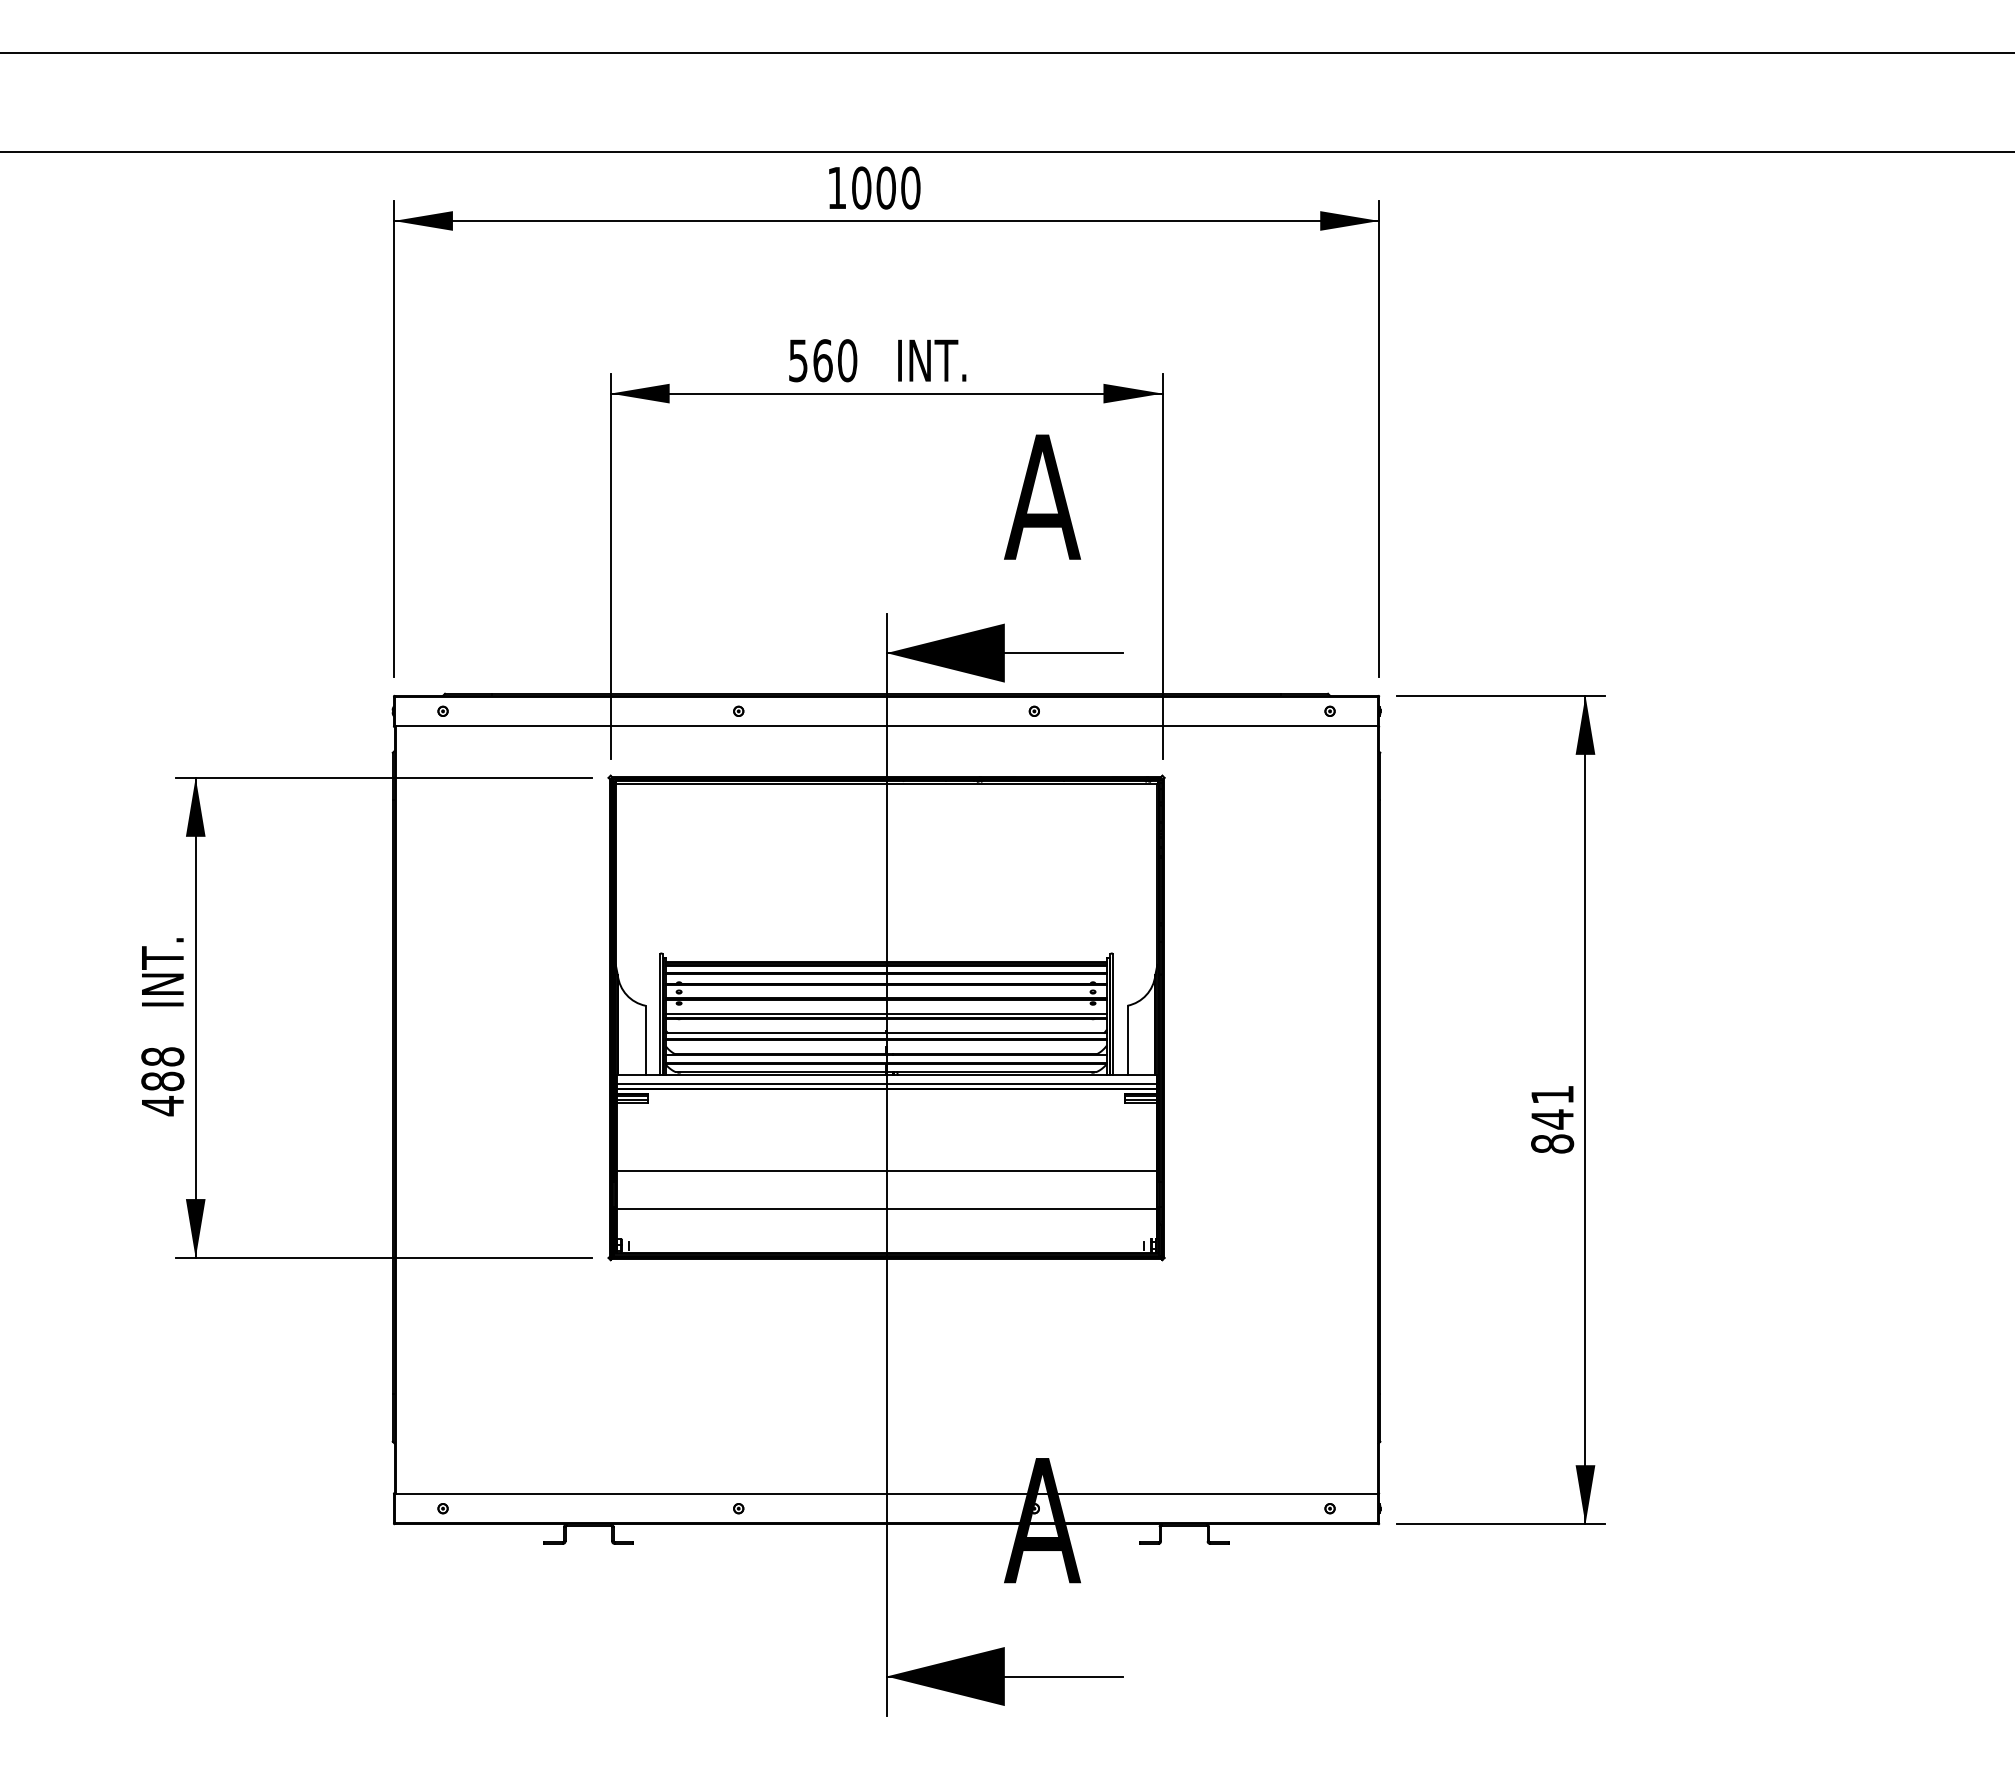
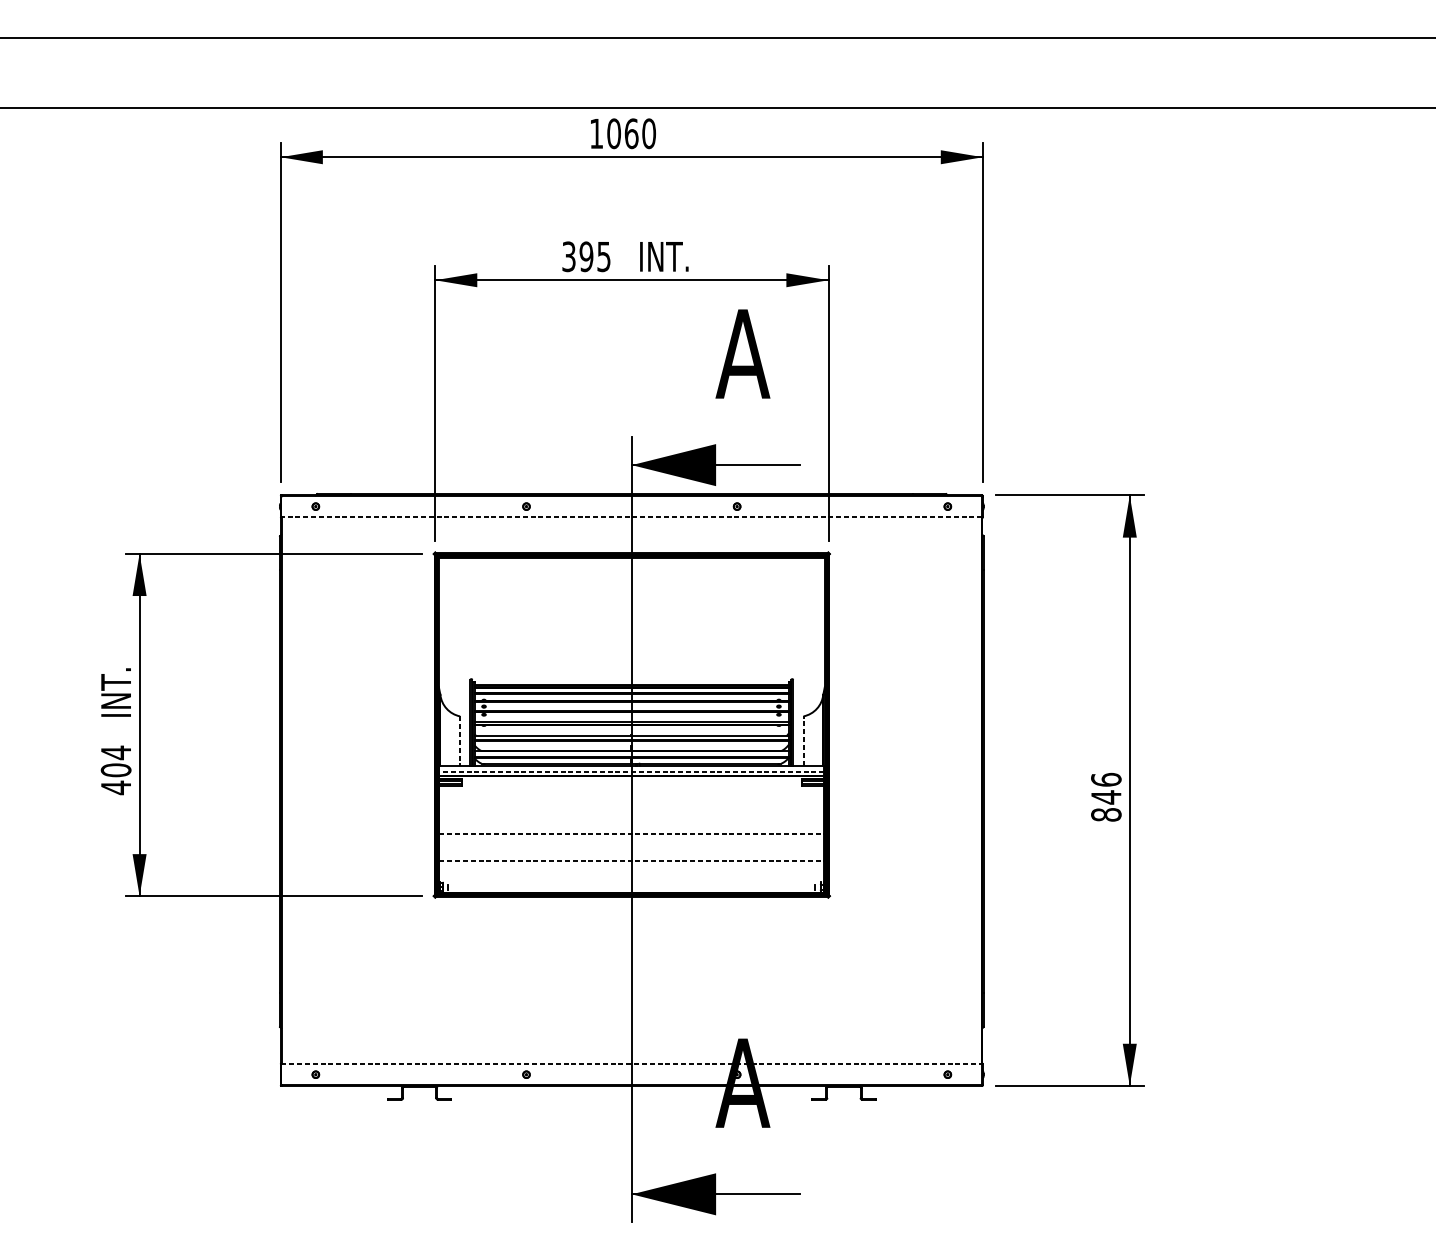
text: (886, 187) -> (631, 133), 1000 -> 1060
text: (823, 360) -> (586, 256), 560 -> 395
line: (886, 726) -> (631, 517), solid -> dashed
line: (645, 1040) -> (460, 741), solid -> dashed
line: (1127, 1040) -> (803, 741), solid -> dashed
text: (162, 1068) -> (115, 761), 488 -> 404
line: (886, 1083) -> (631, 771), solid -> dashed
text: (1552, 1094) -> (1106, 779), 841 -> 846
line: (887, 1171) -> (632, 834), solid -> dashed
line: (887, 1209) -> (632, 861), solid -> dashed
line: (886, 1493) -> (631, 1063), solid -> dashed

